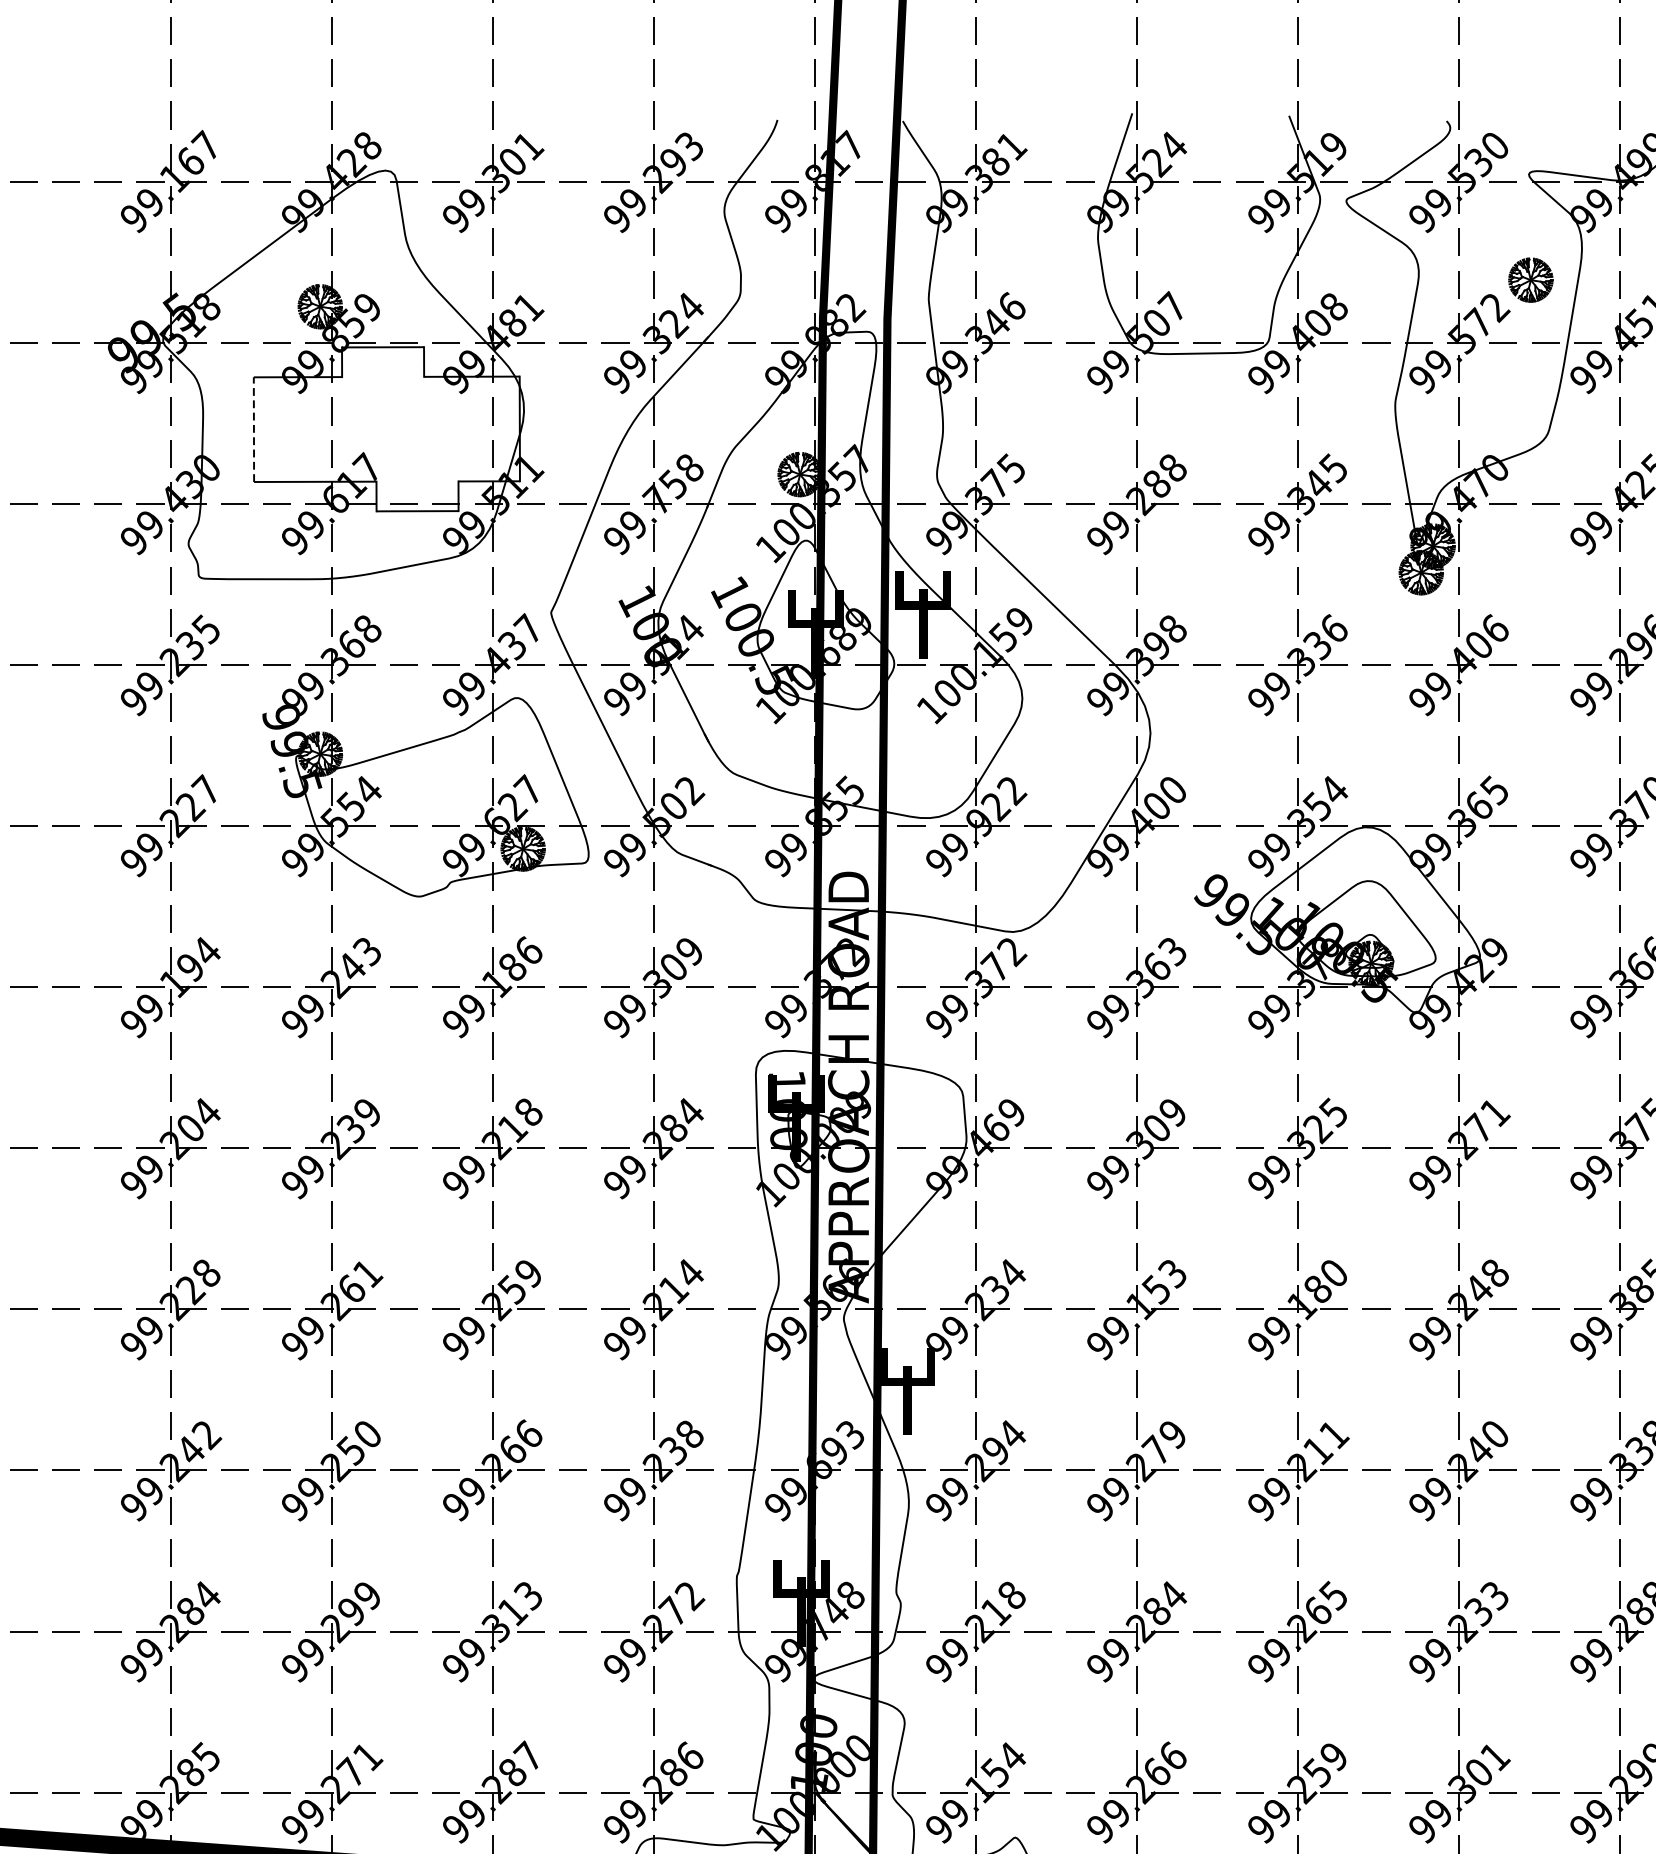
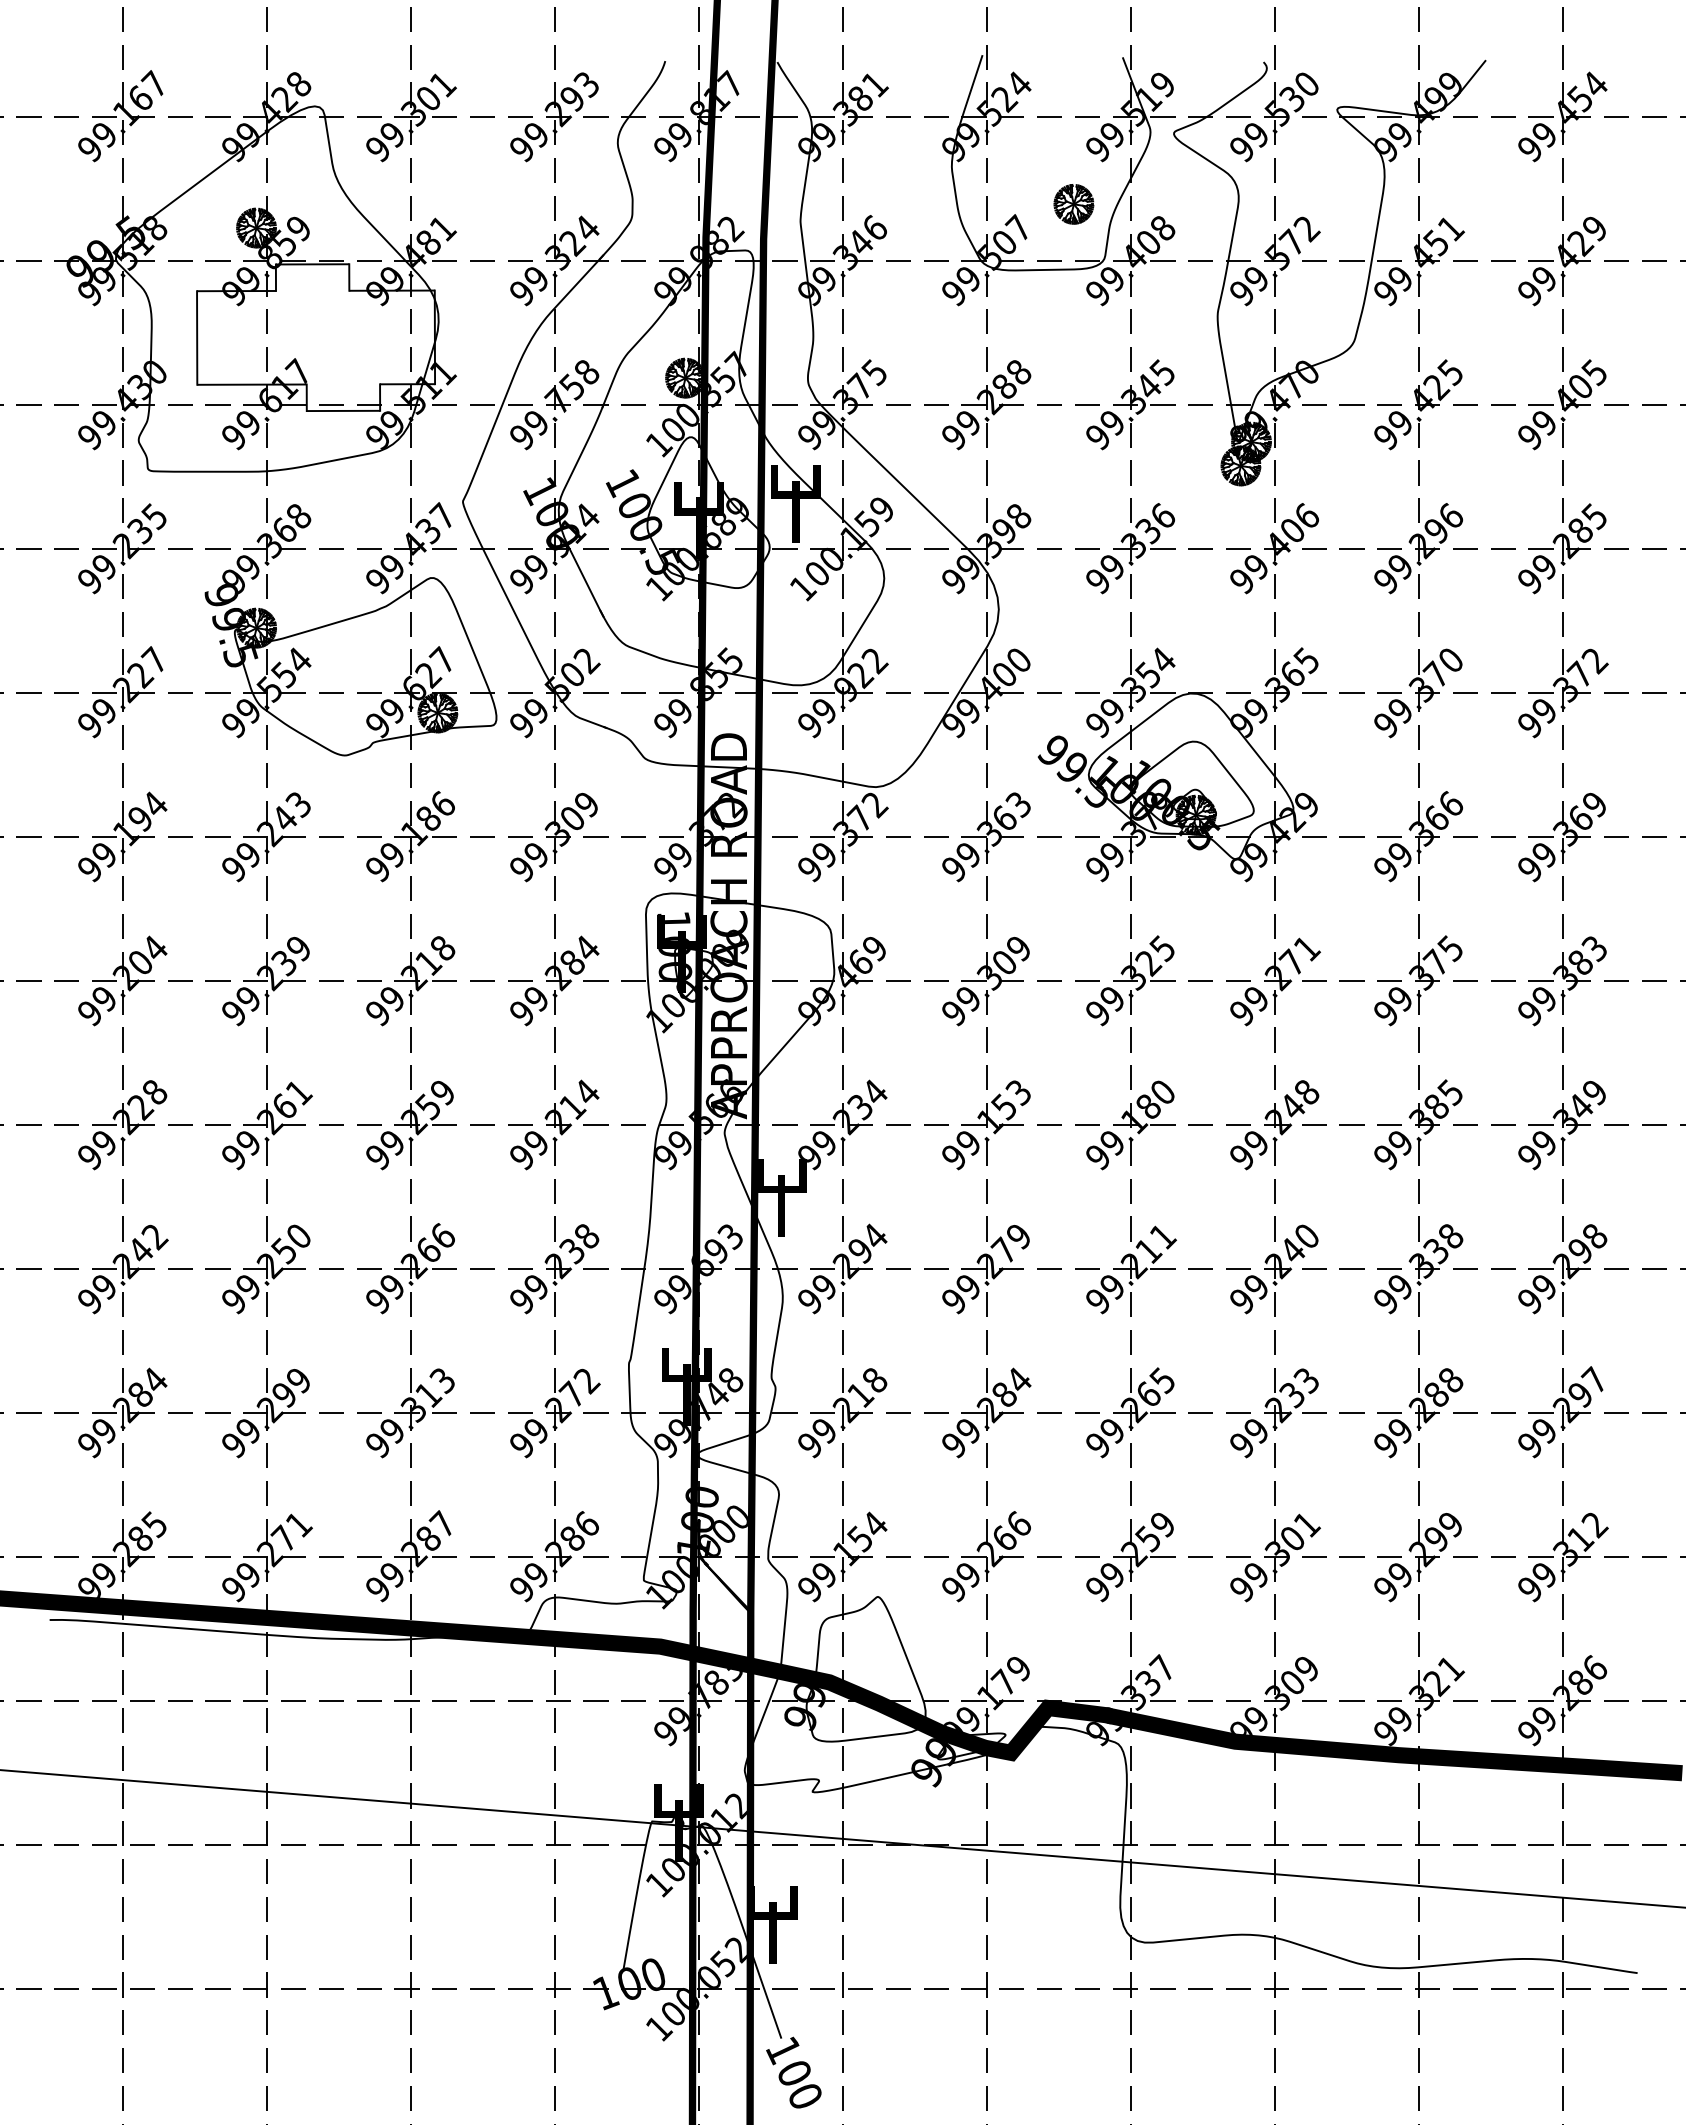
part: (1530, 280) -> (1073, 204), moved
line: (254, 430) -> (197, 338), dashed -> solid

